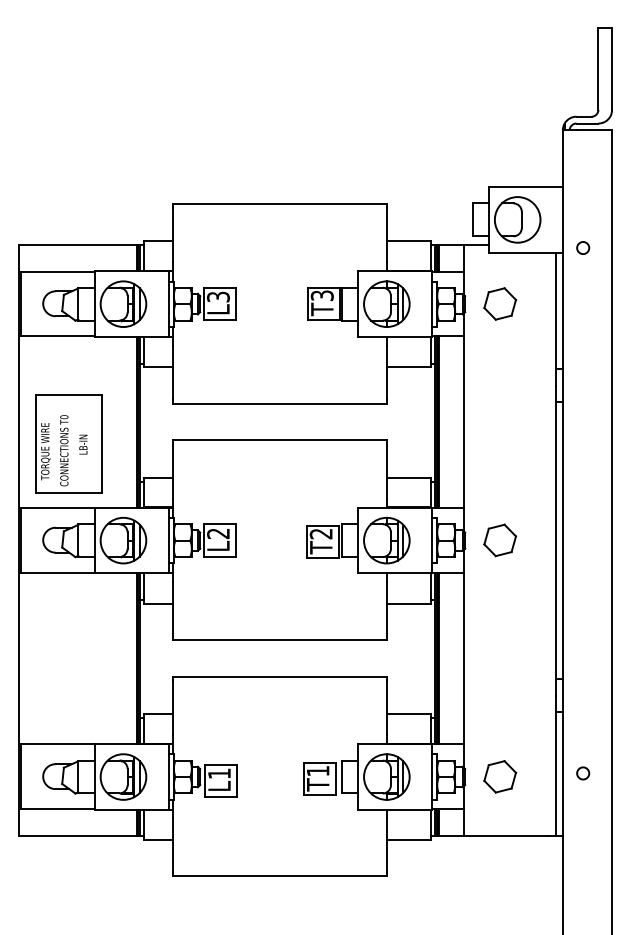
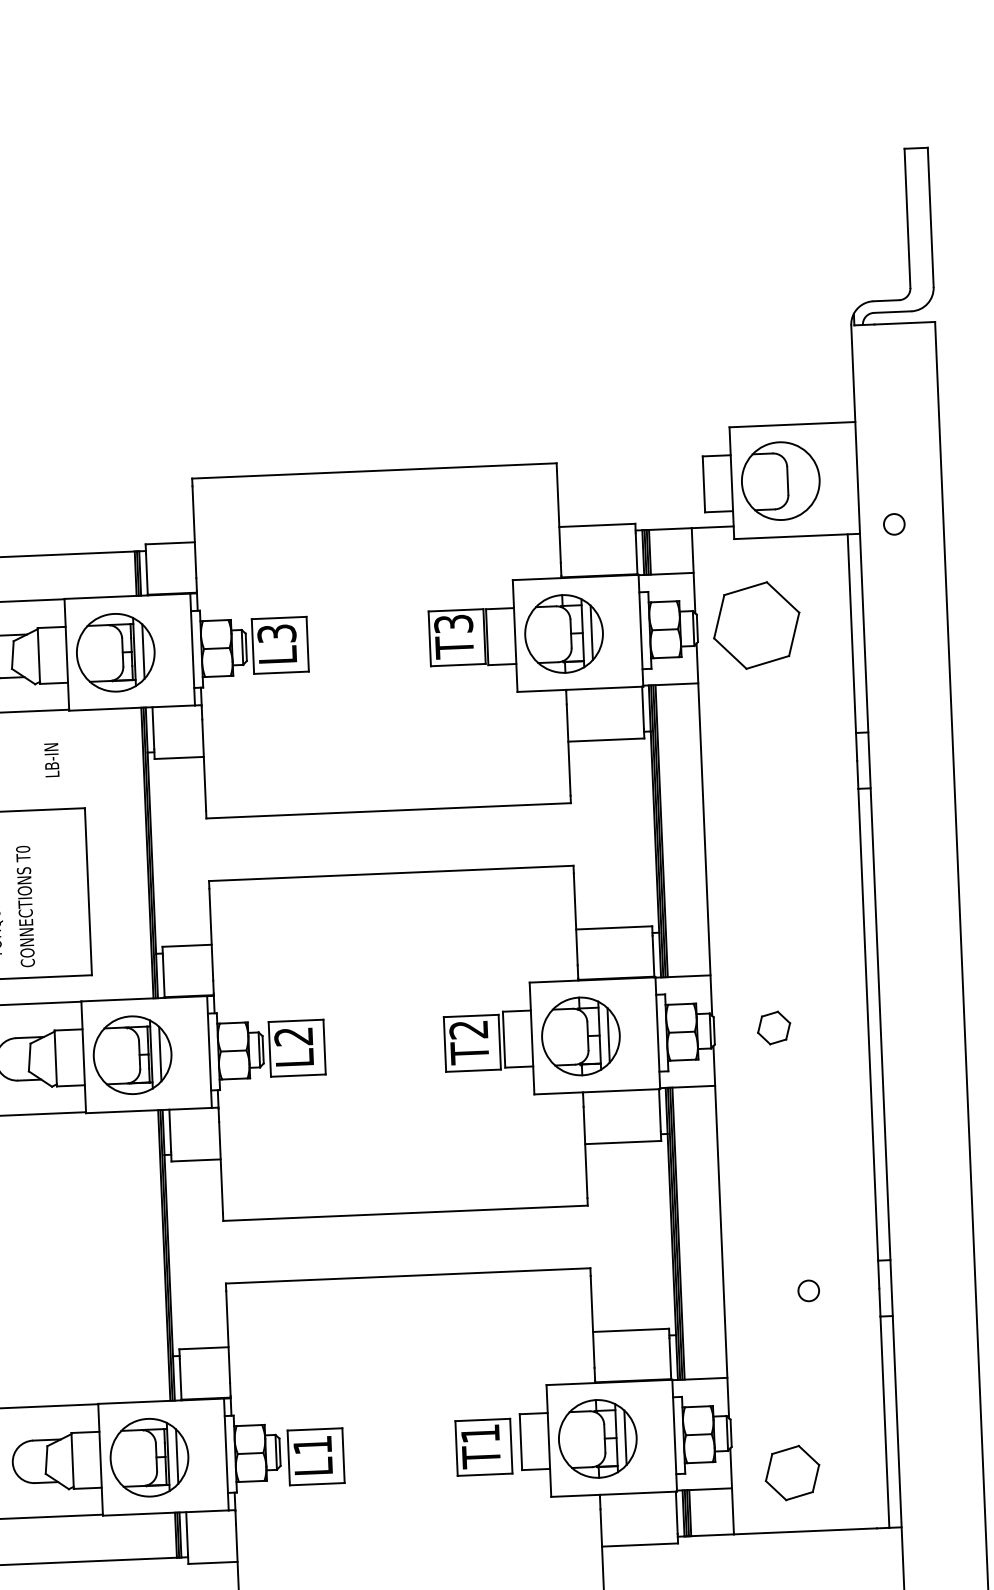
part: (500, 303) -> (757, 624), size x1.6
text: (83, 444) -> (52, 759), moved
part: (500, 540) -> (774, 1028), size x0.6
circle: (583, 773) -> (809, 1290), moved
part: (500, 776) -> (793, 1472), moved

